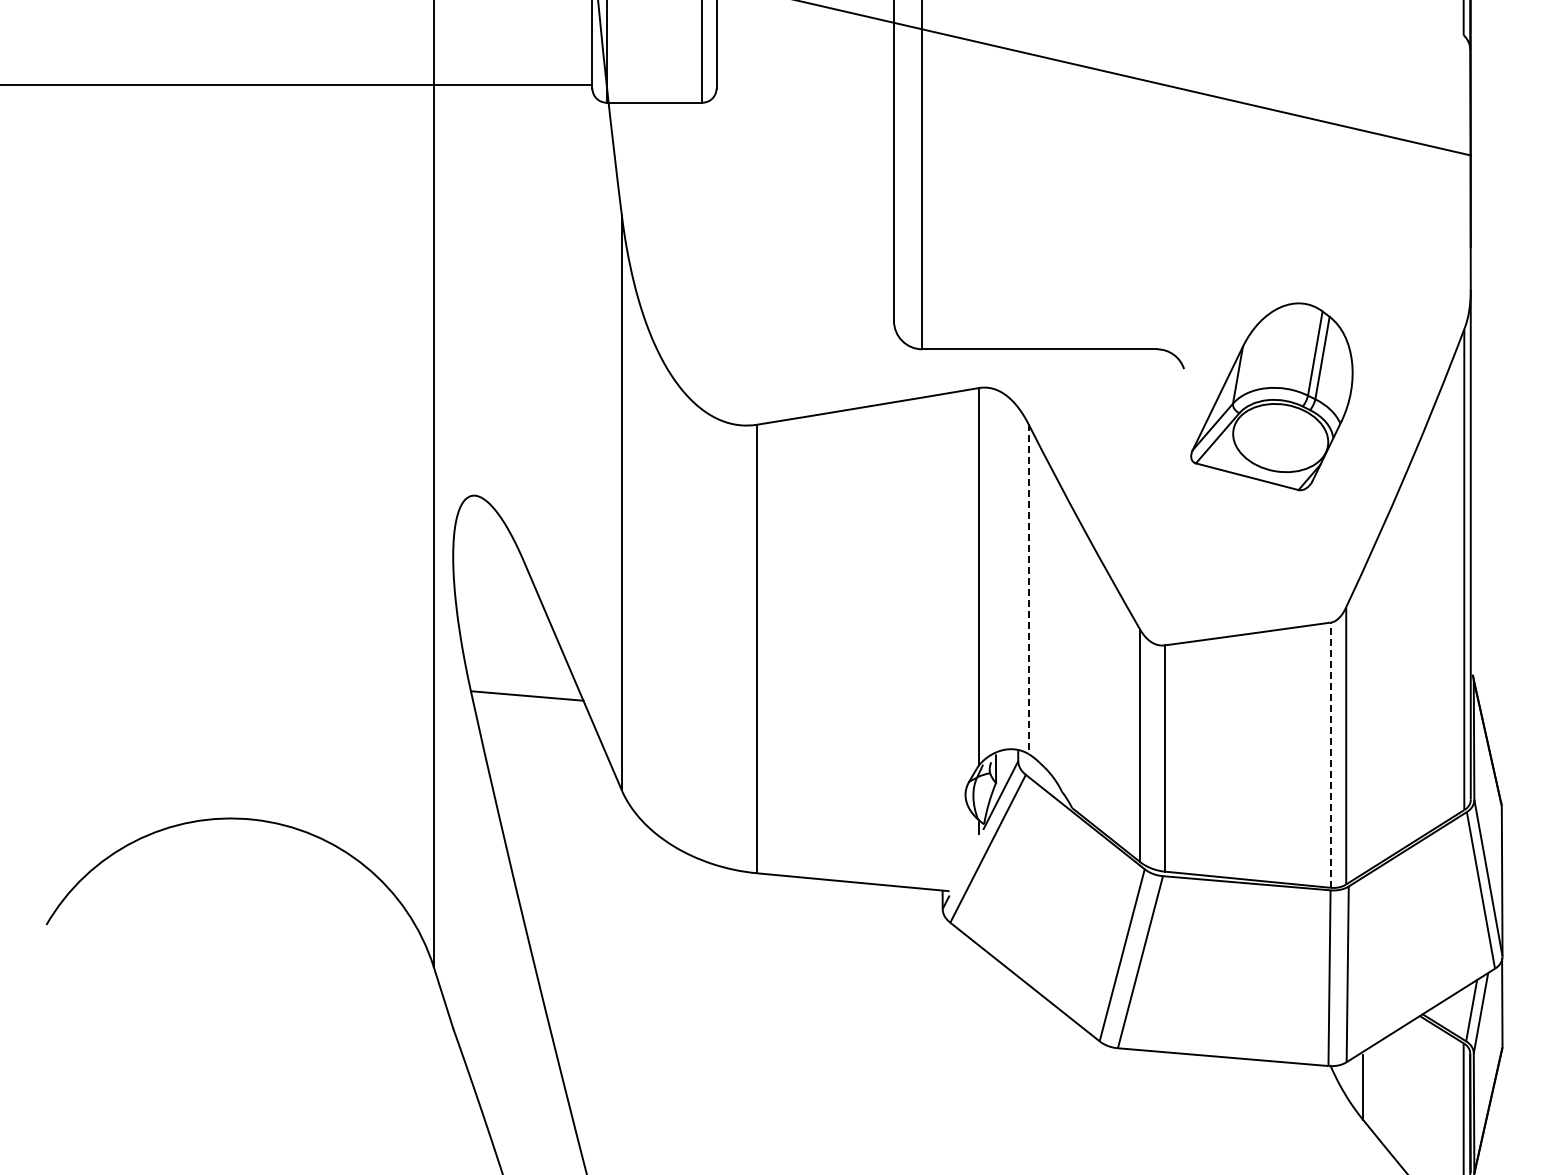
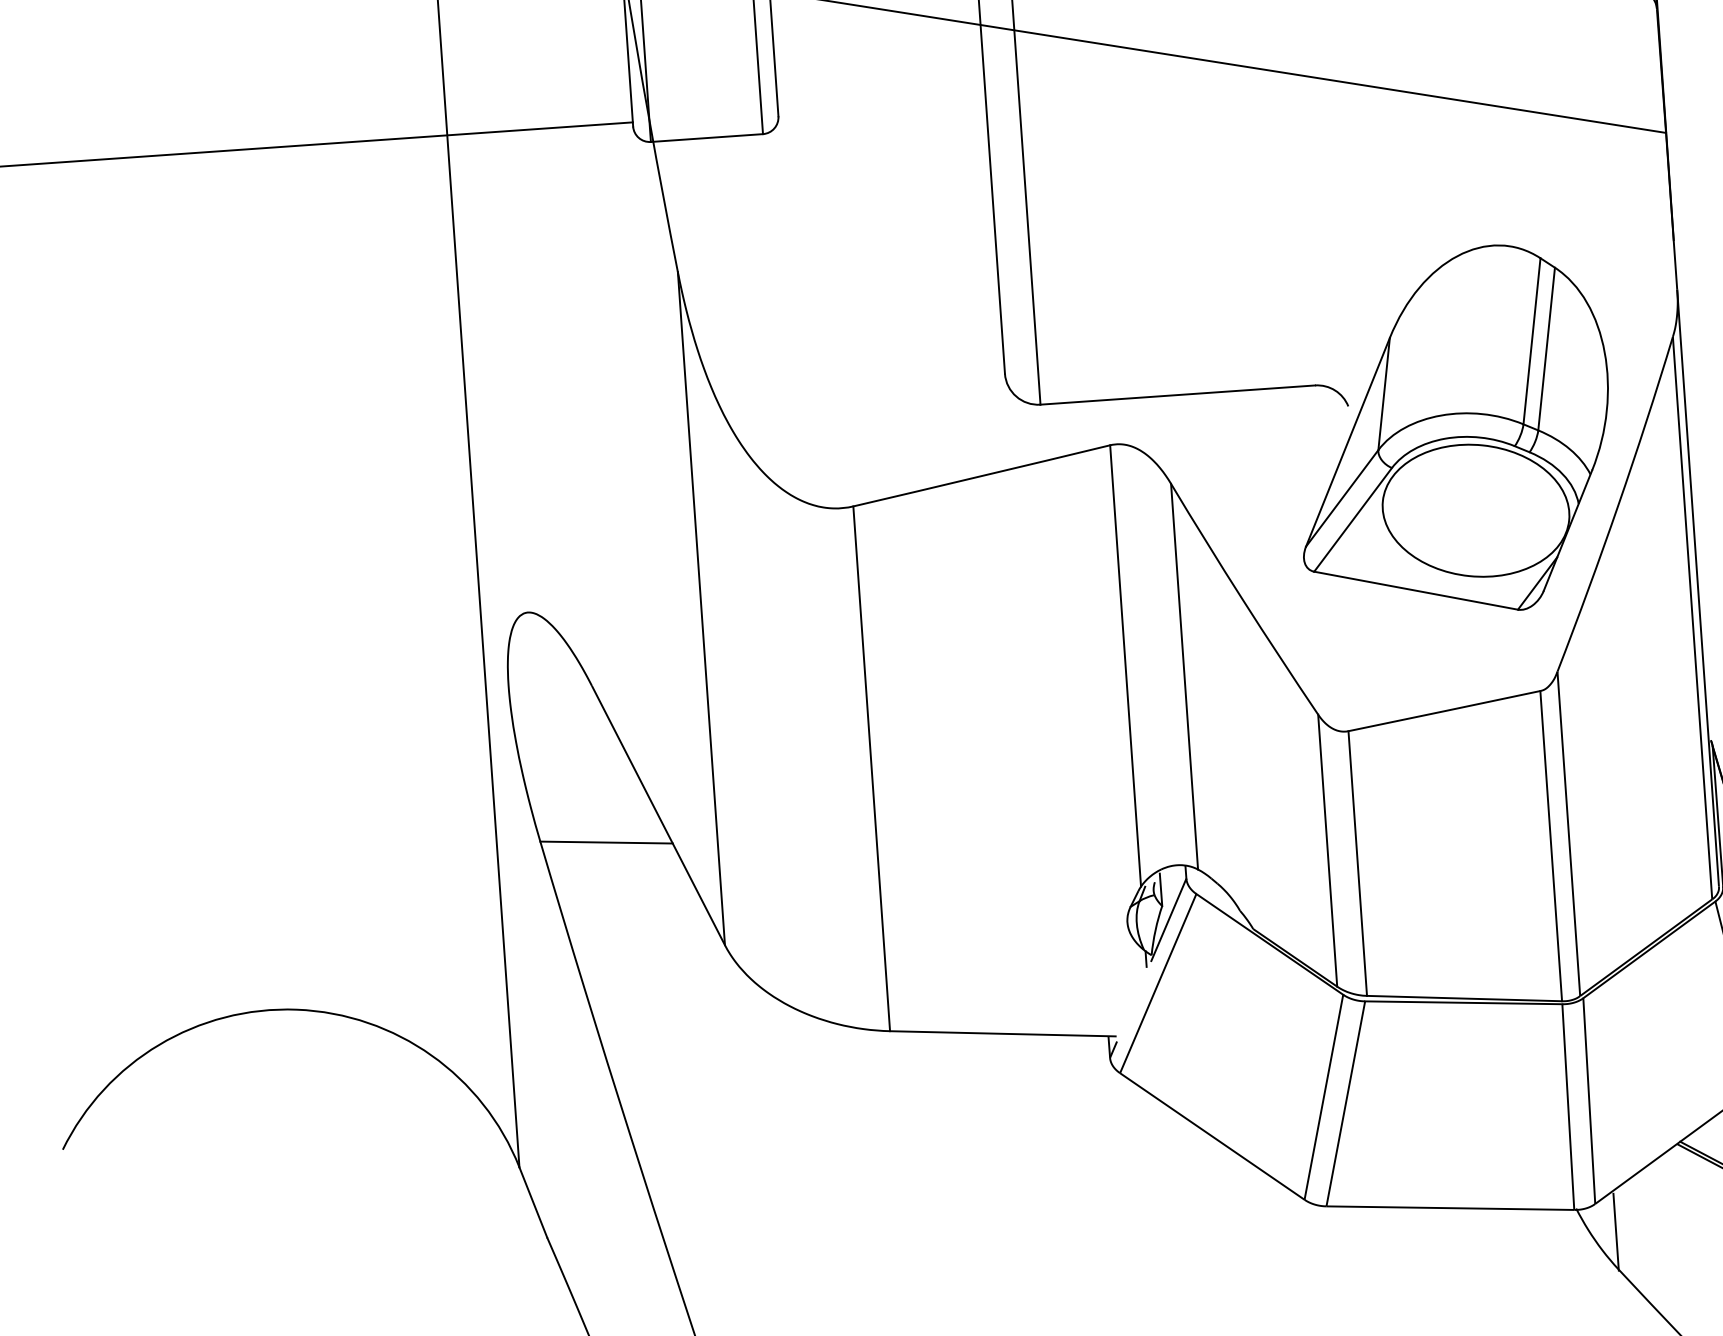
part: (1271, 396) -> (1452, 431), size x1.67
line: (1028, 589) -> (1184, 676), dashed -> solid
line: (1330, 755) -> (1551, 846), dashed -> solid

